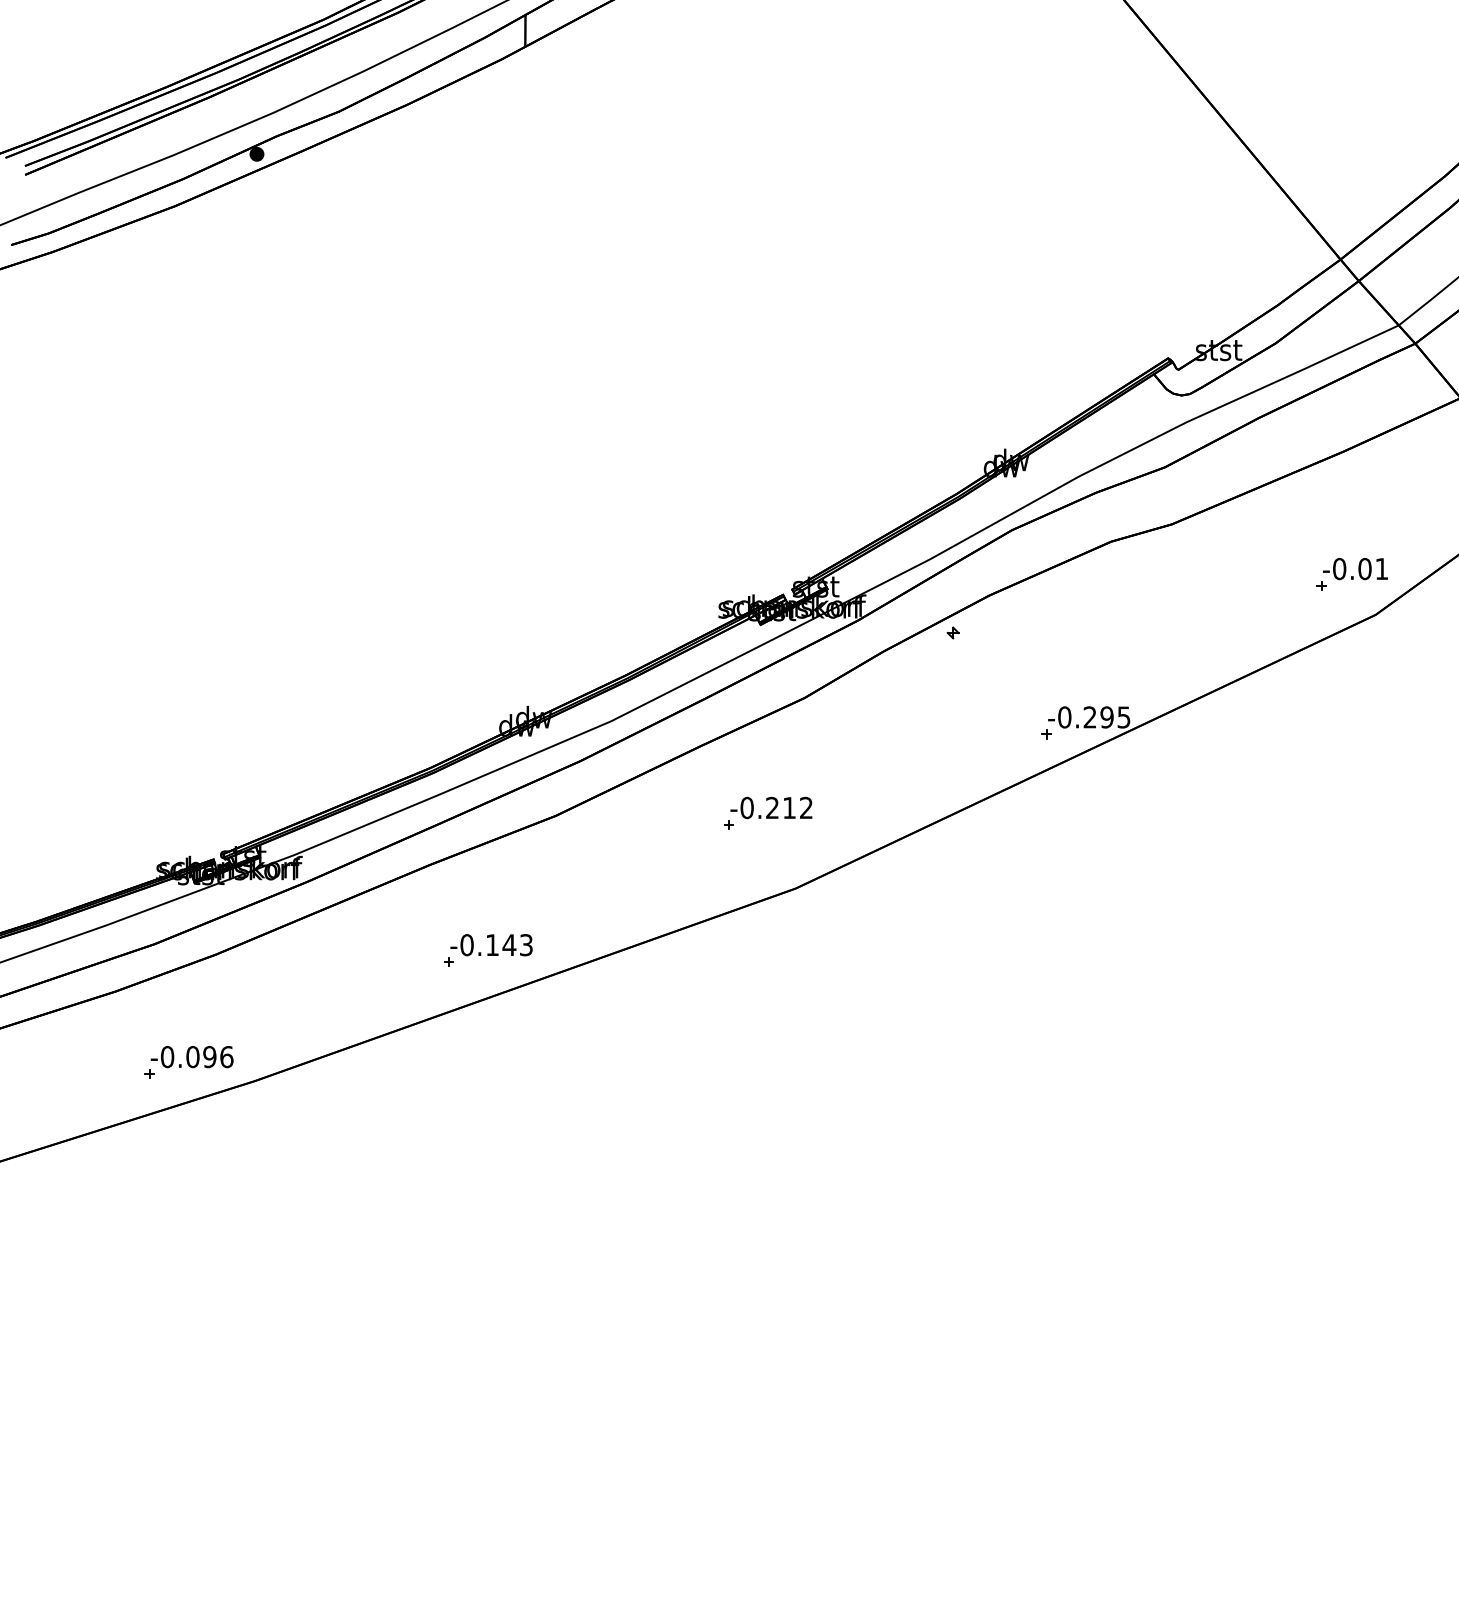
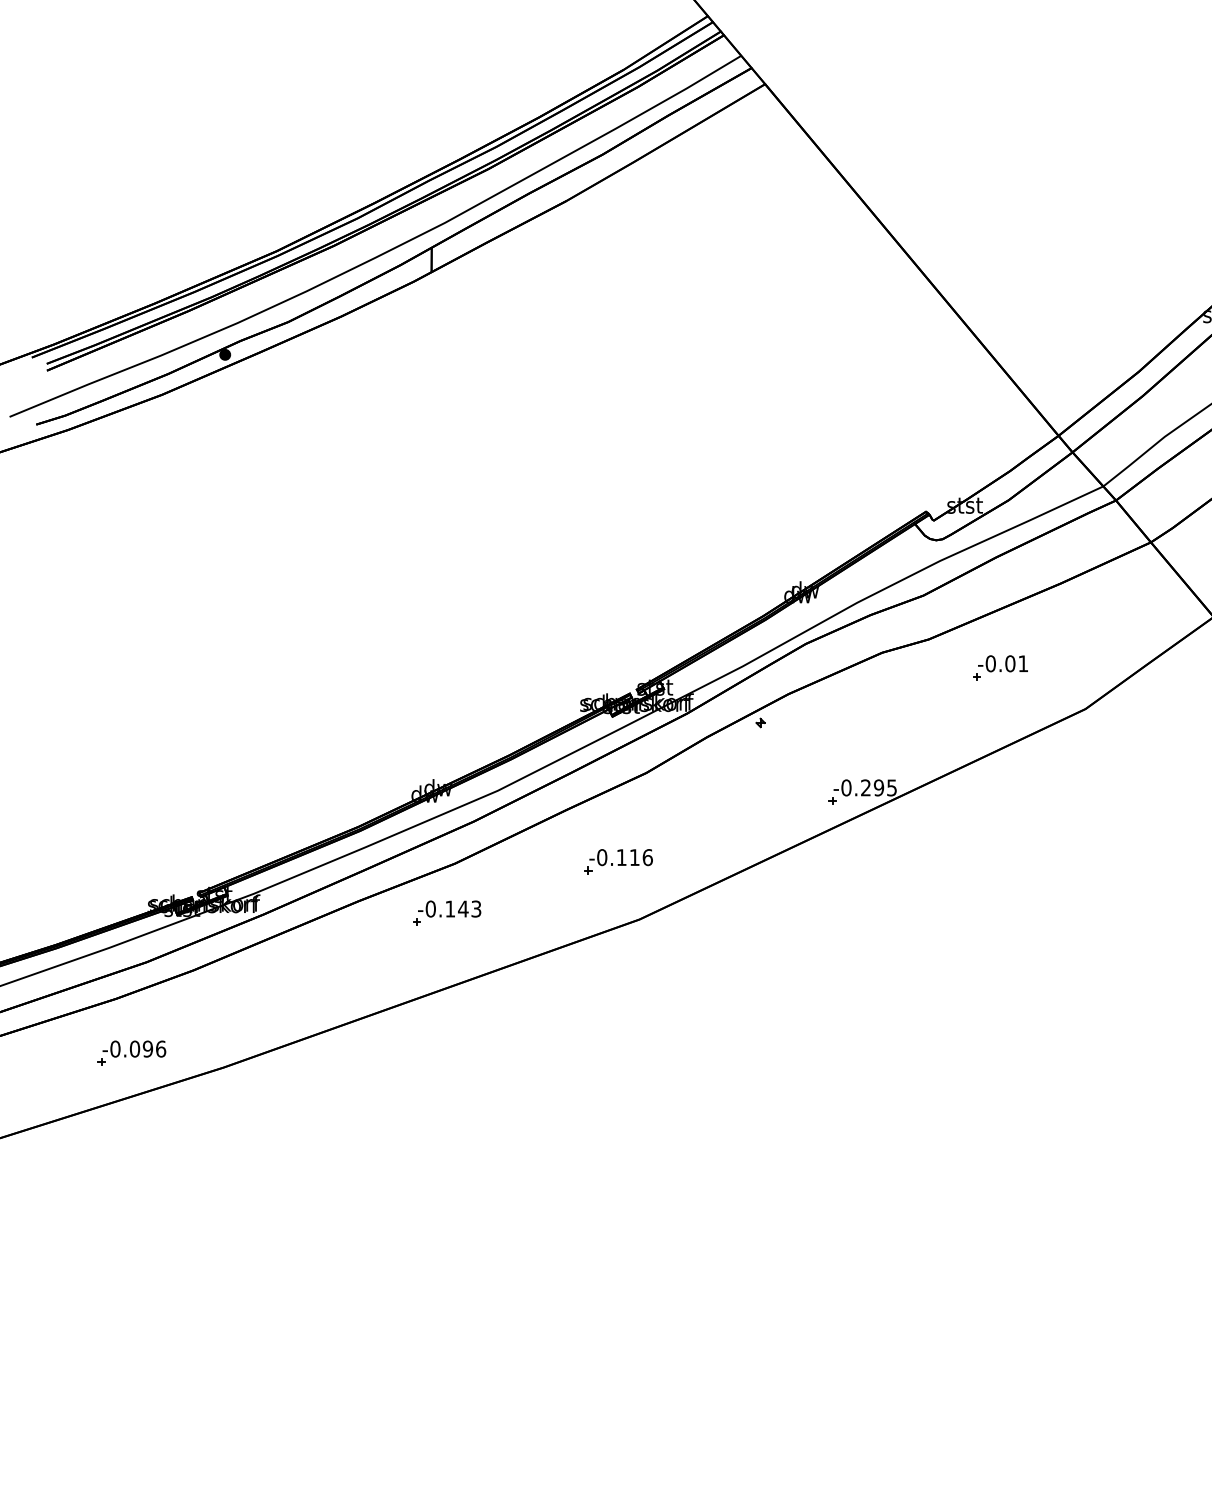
part: (1352, 573) -> (1000, 667), moved
text: (789, 807) -> (634, 857), -0.212 -> -0.116
part: (488, 949) -> (447, 912), moved
part: (188, 1061) -> (131, 1052), moved

